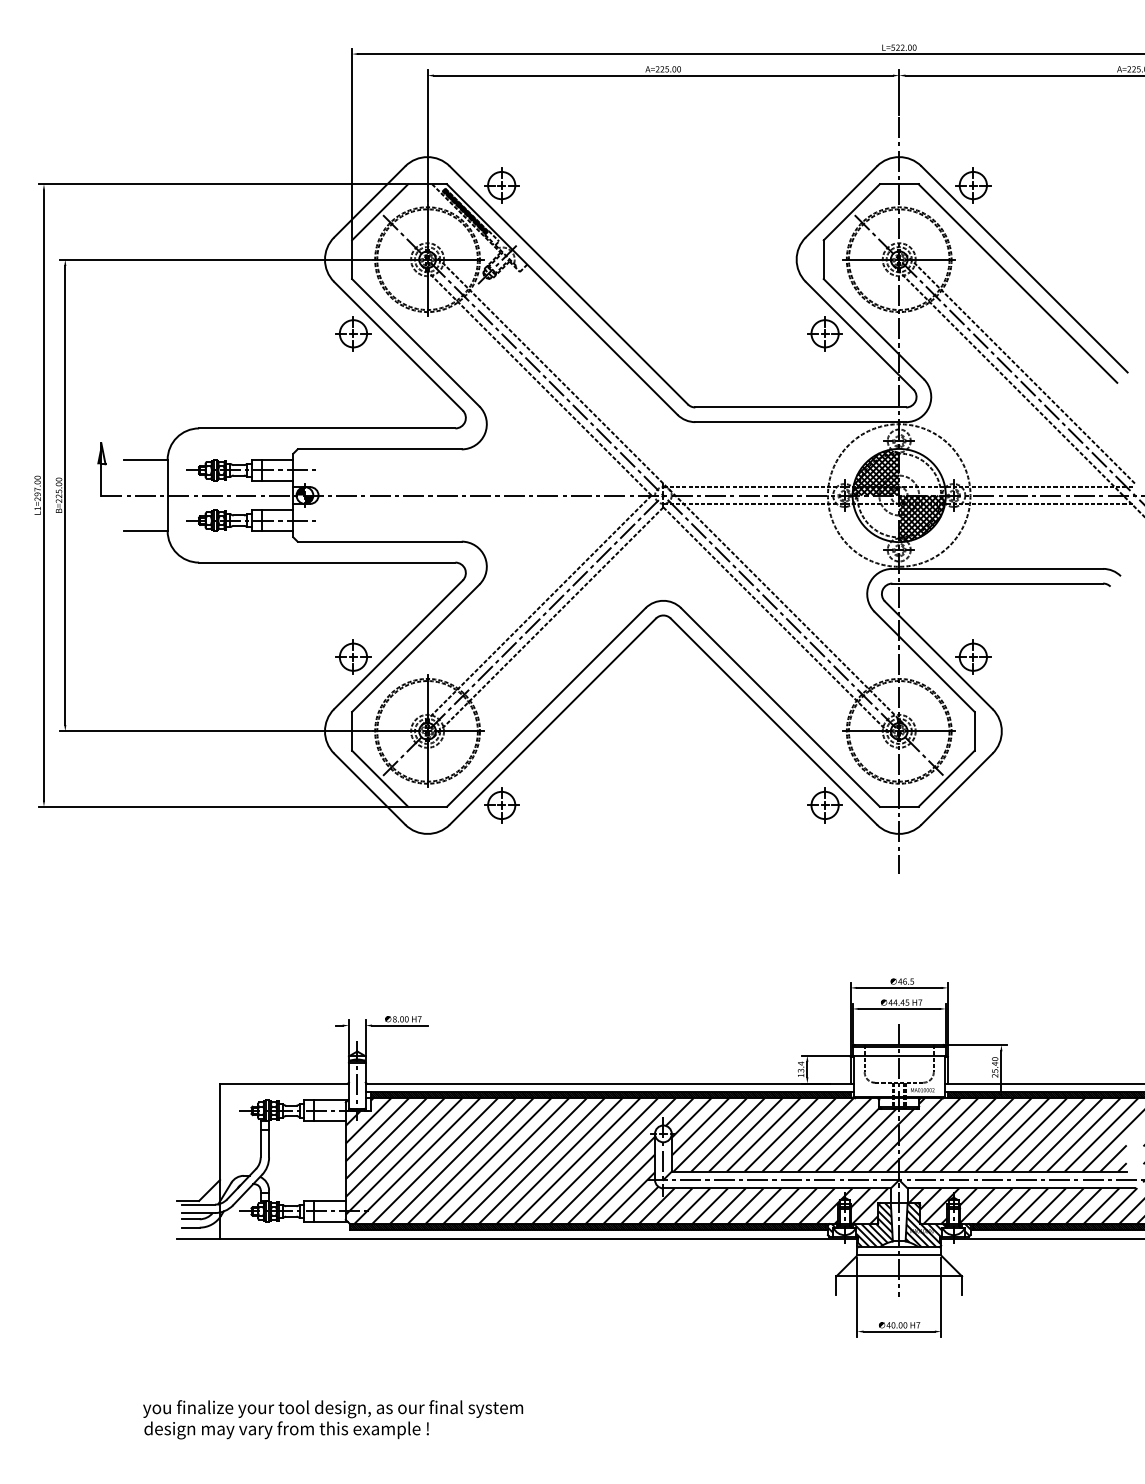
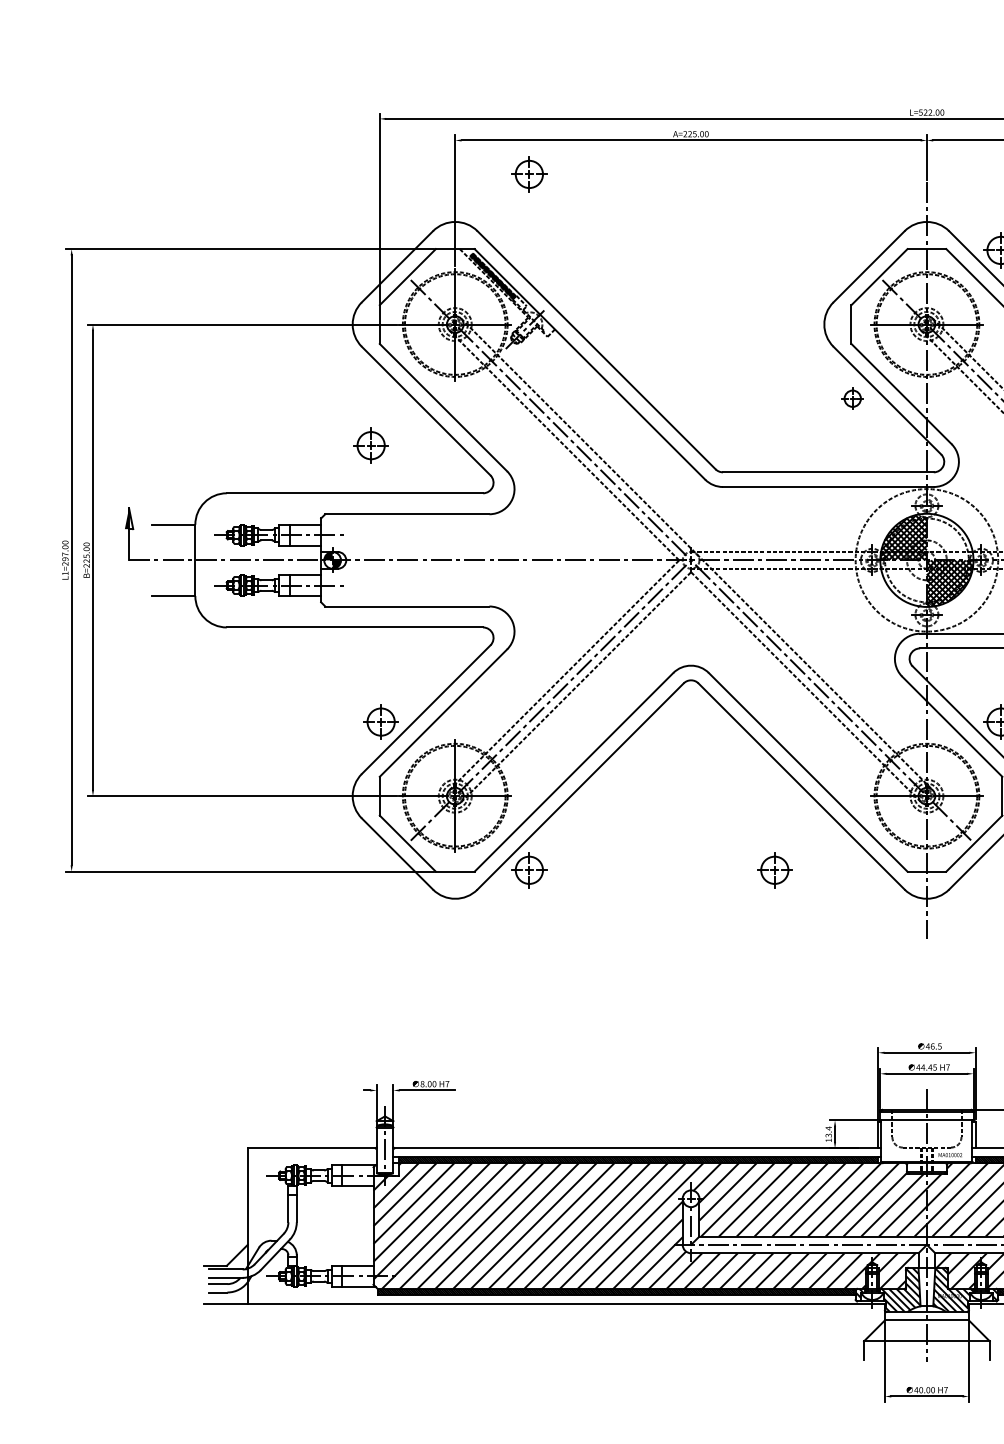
part: (501, 185) -> (529, 174), moved
part: (353, 333) -> (371, 445), moved
part: (824, 333) -> (852, 398), size x0.6
part: (824, 805) -> (774, 870), moved

